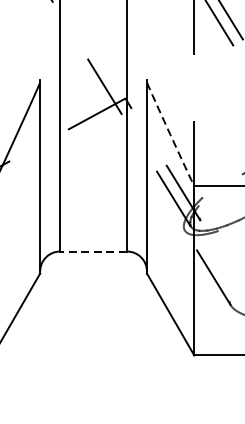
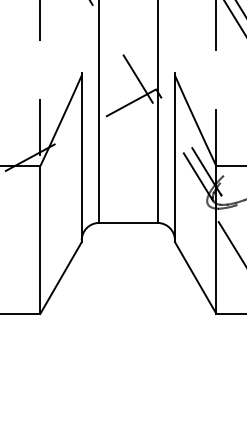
arc: (170, 134) -> (195, 120), dashed -> solid
line: (92, 251) -> (127, 222), dashed -> solid

